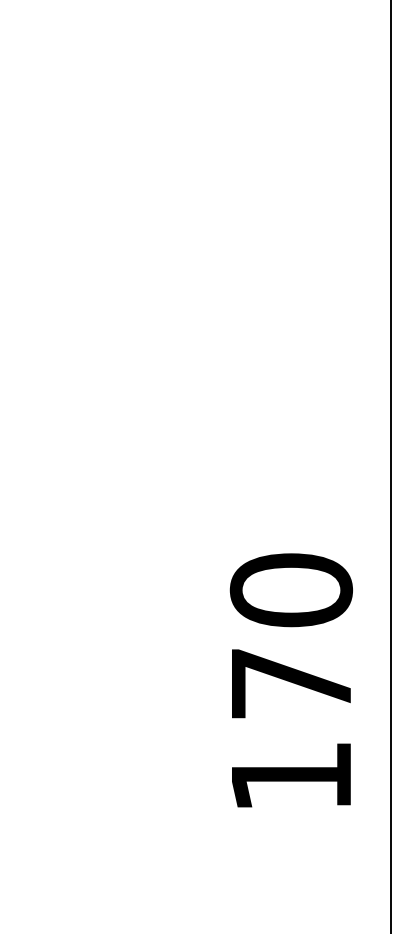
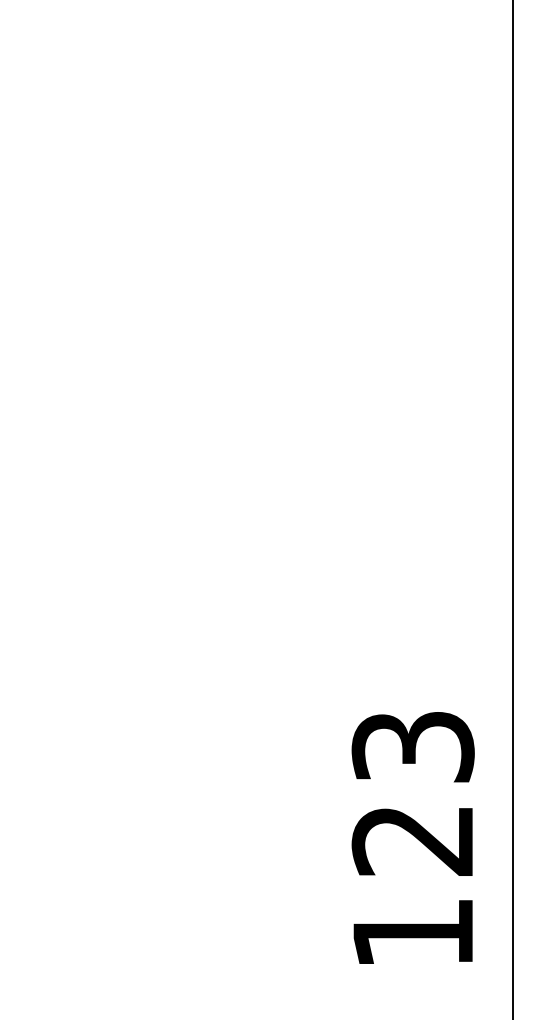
text: (290, 635) -> (412, 792), 170 -> 123

